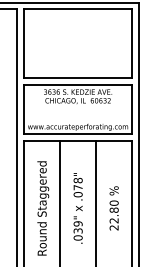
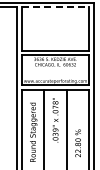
line: (78, 9) -> (55, 7), solid -> dashed
text: (78, 208) -> (55, 120), moved
text: (113, 208) -> (77, 143), moved

